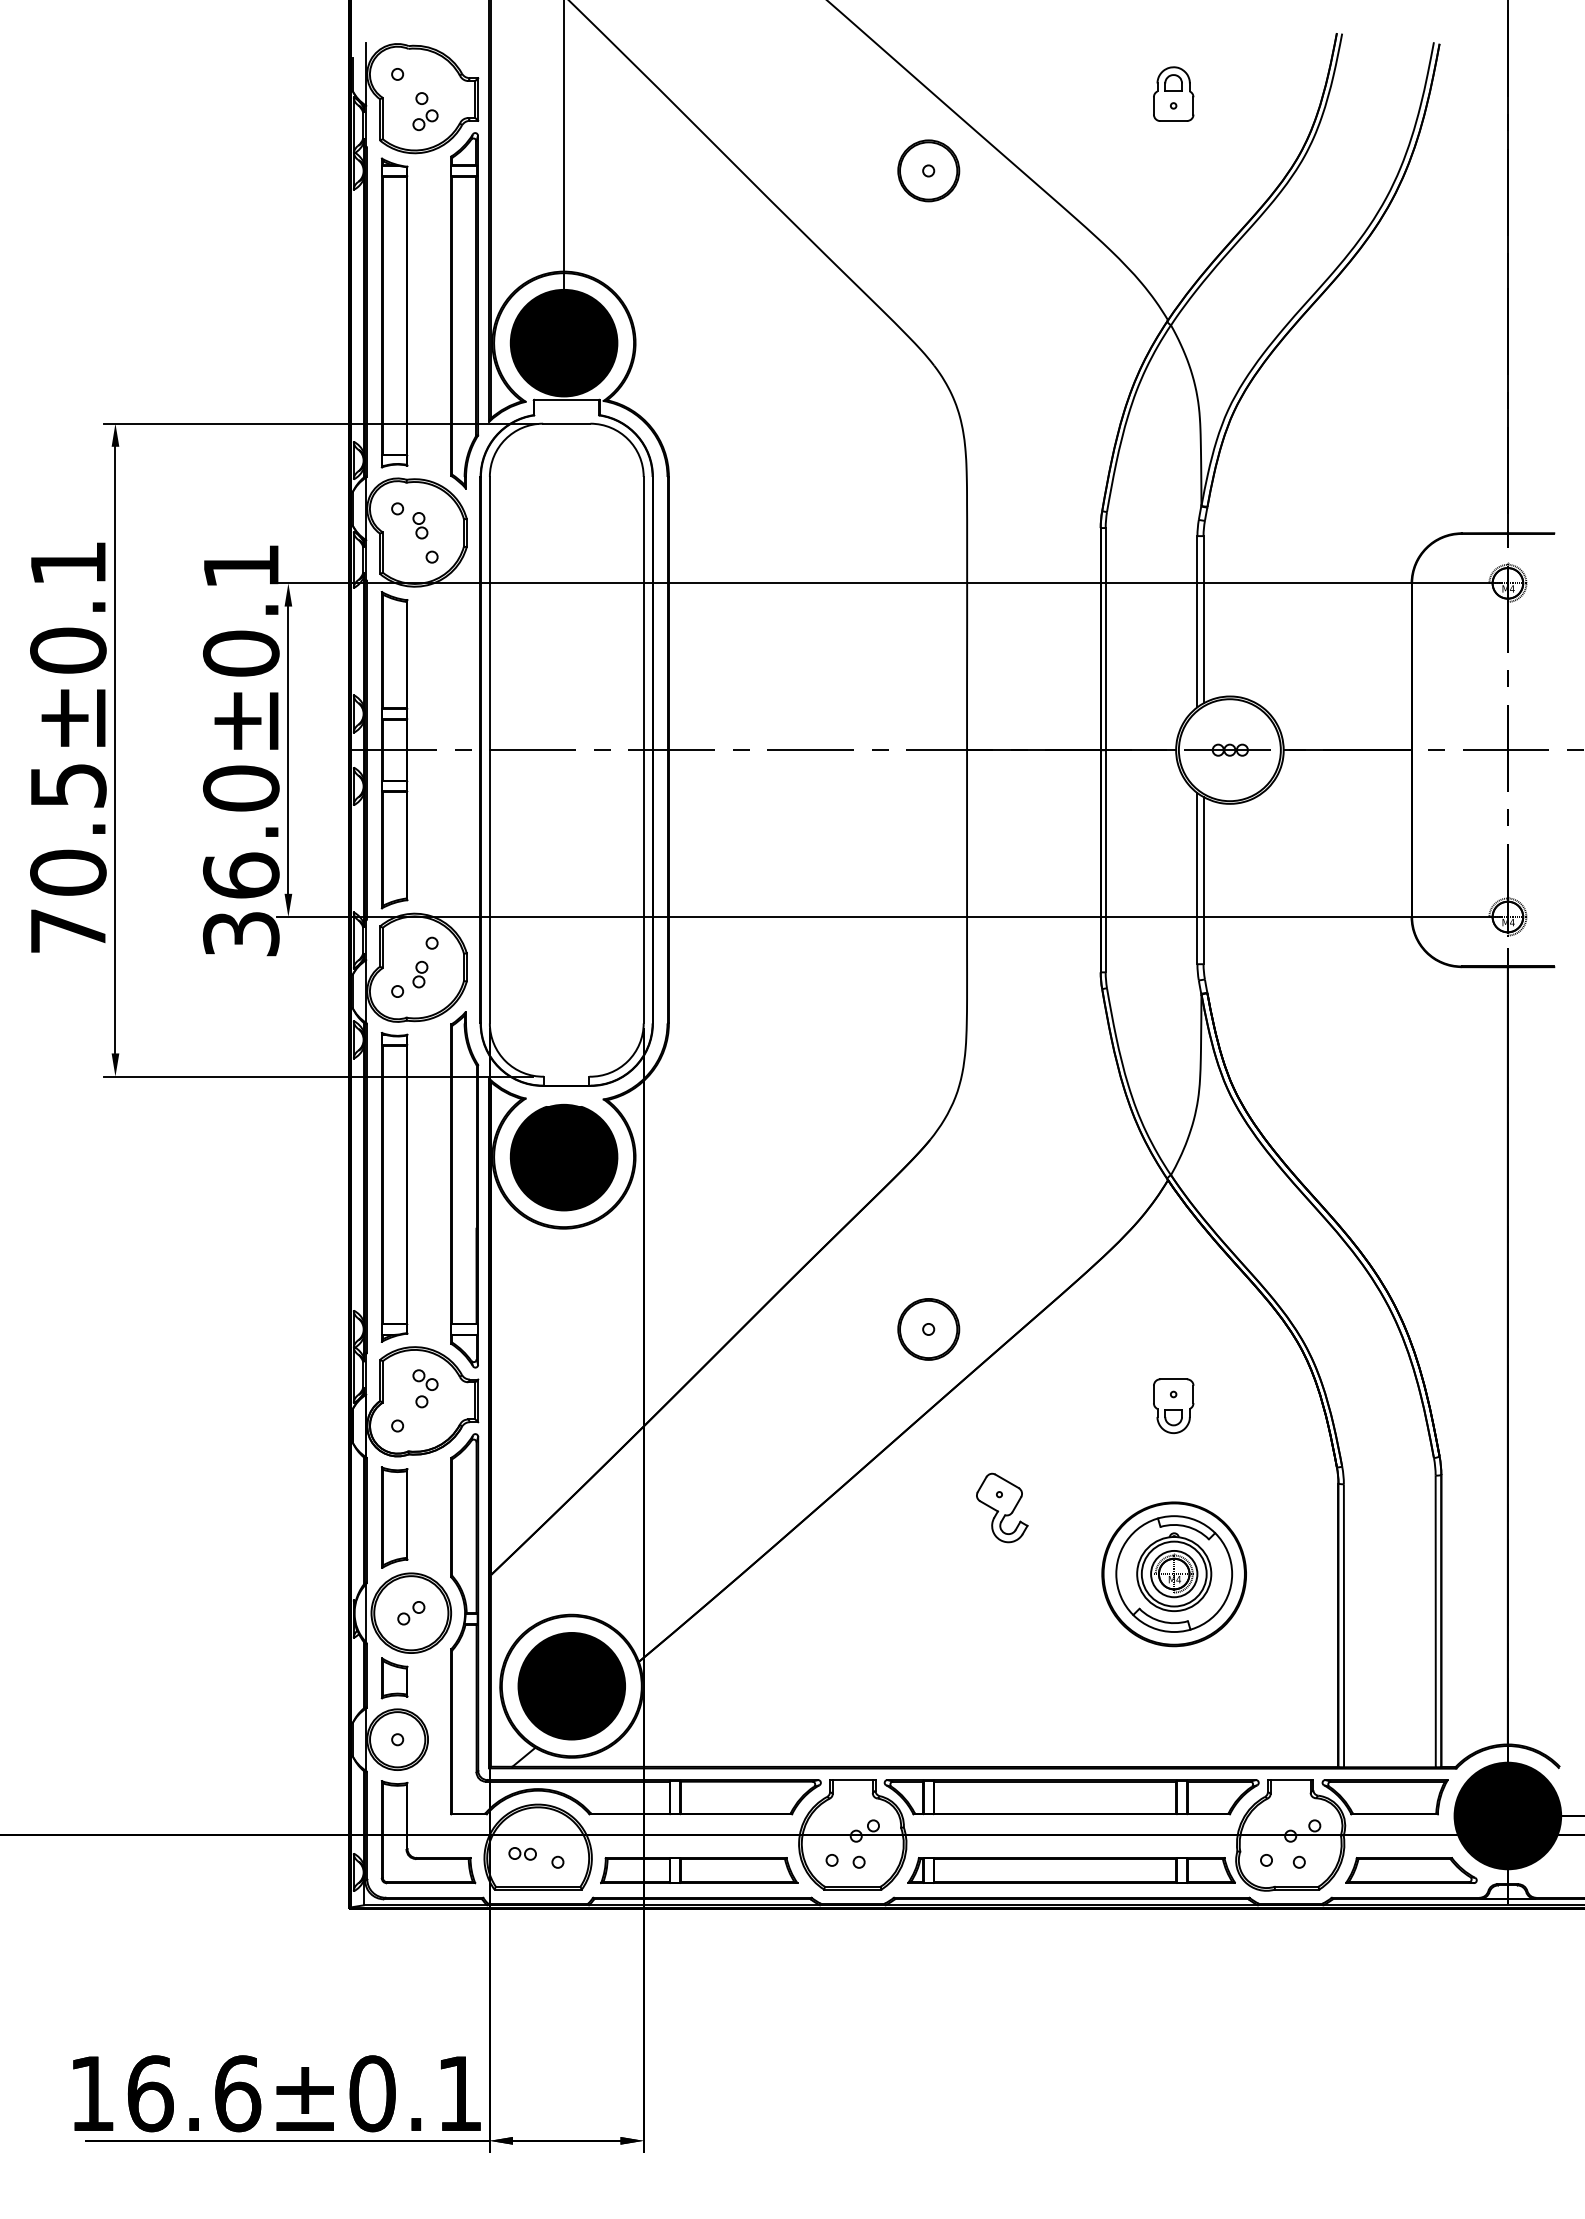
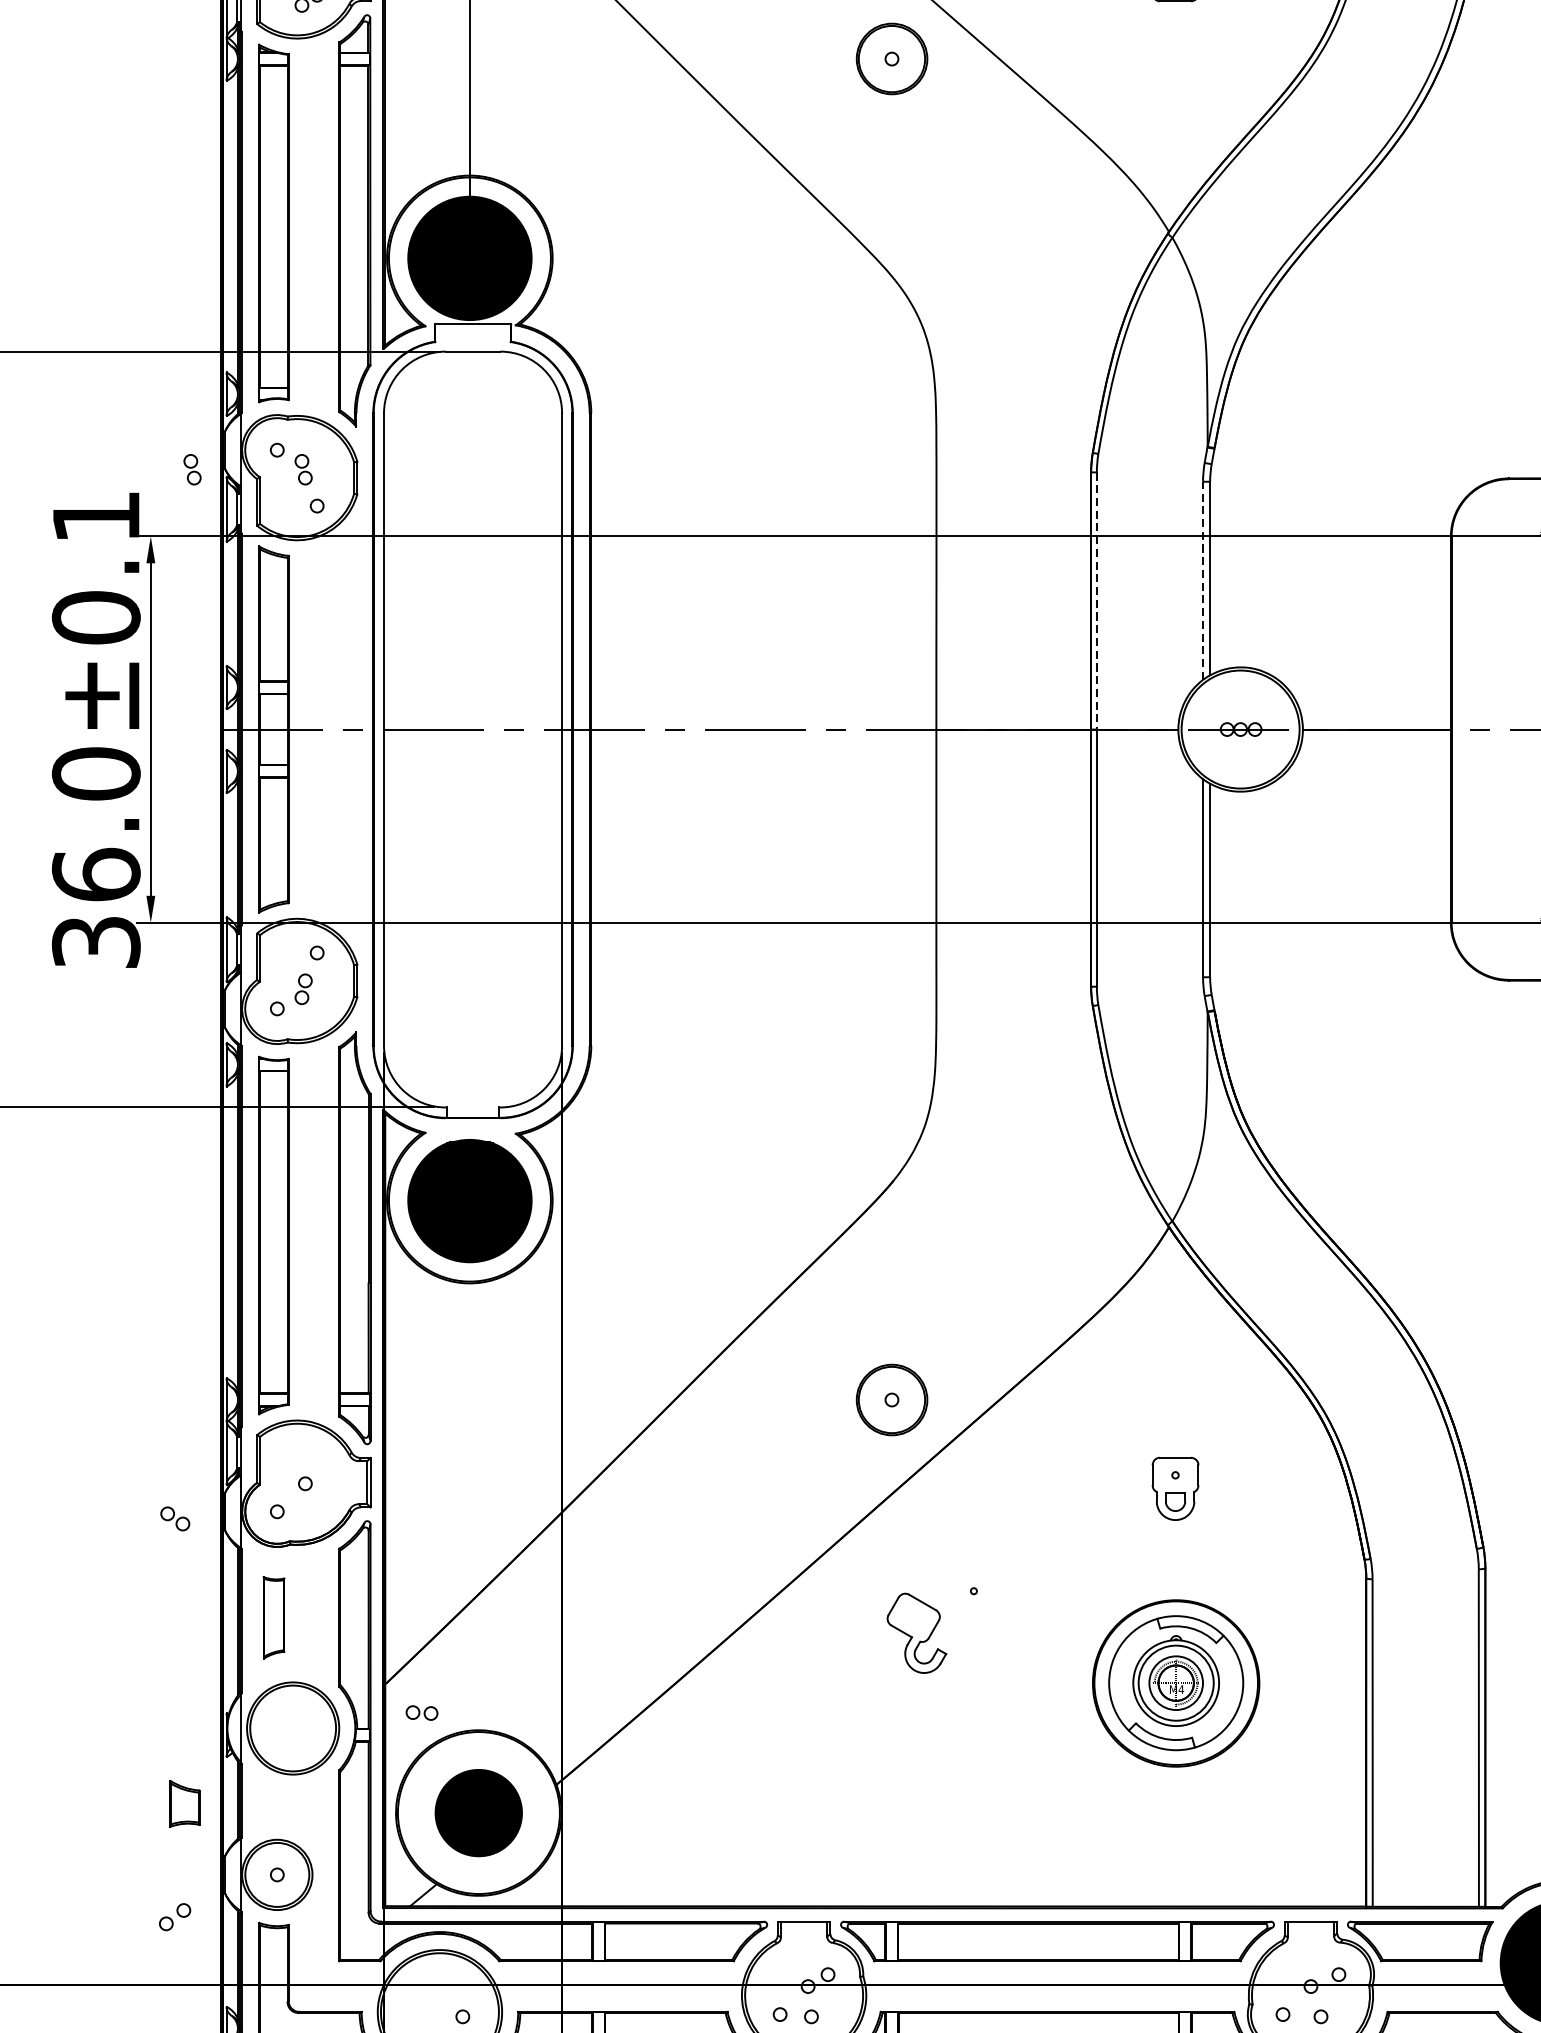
part: (324, 525) -> (192, 469), added
line: (1197, 621) -> (1203, 580), solid -> dashed
line: (1105, 639) -> (1096, 601), solid -> dashed
part: (425, 1379) -> (175, 1518), moved
part: (1002, 1507) -> (917, 1632), moved
part: (394, 1517) -> (273, 1617), size x0.7
part: (411, 1613) -> (175, 1917), moved
part: (394, 1678) -> (184, 1804), moved
part: (571, 1686) -> (478, 1813), size x0.7
part: (522, 1853) -> (421, 1712), moved

